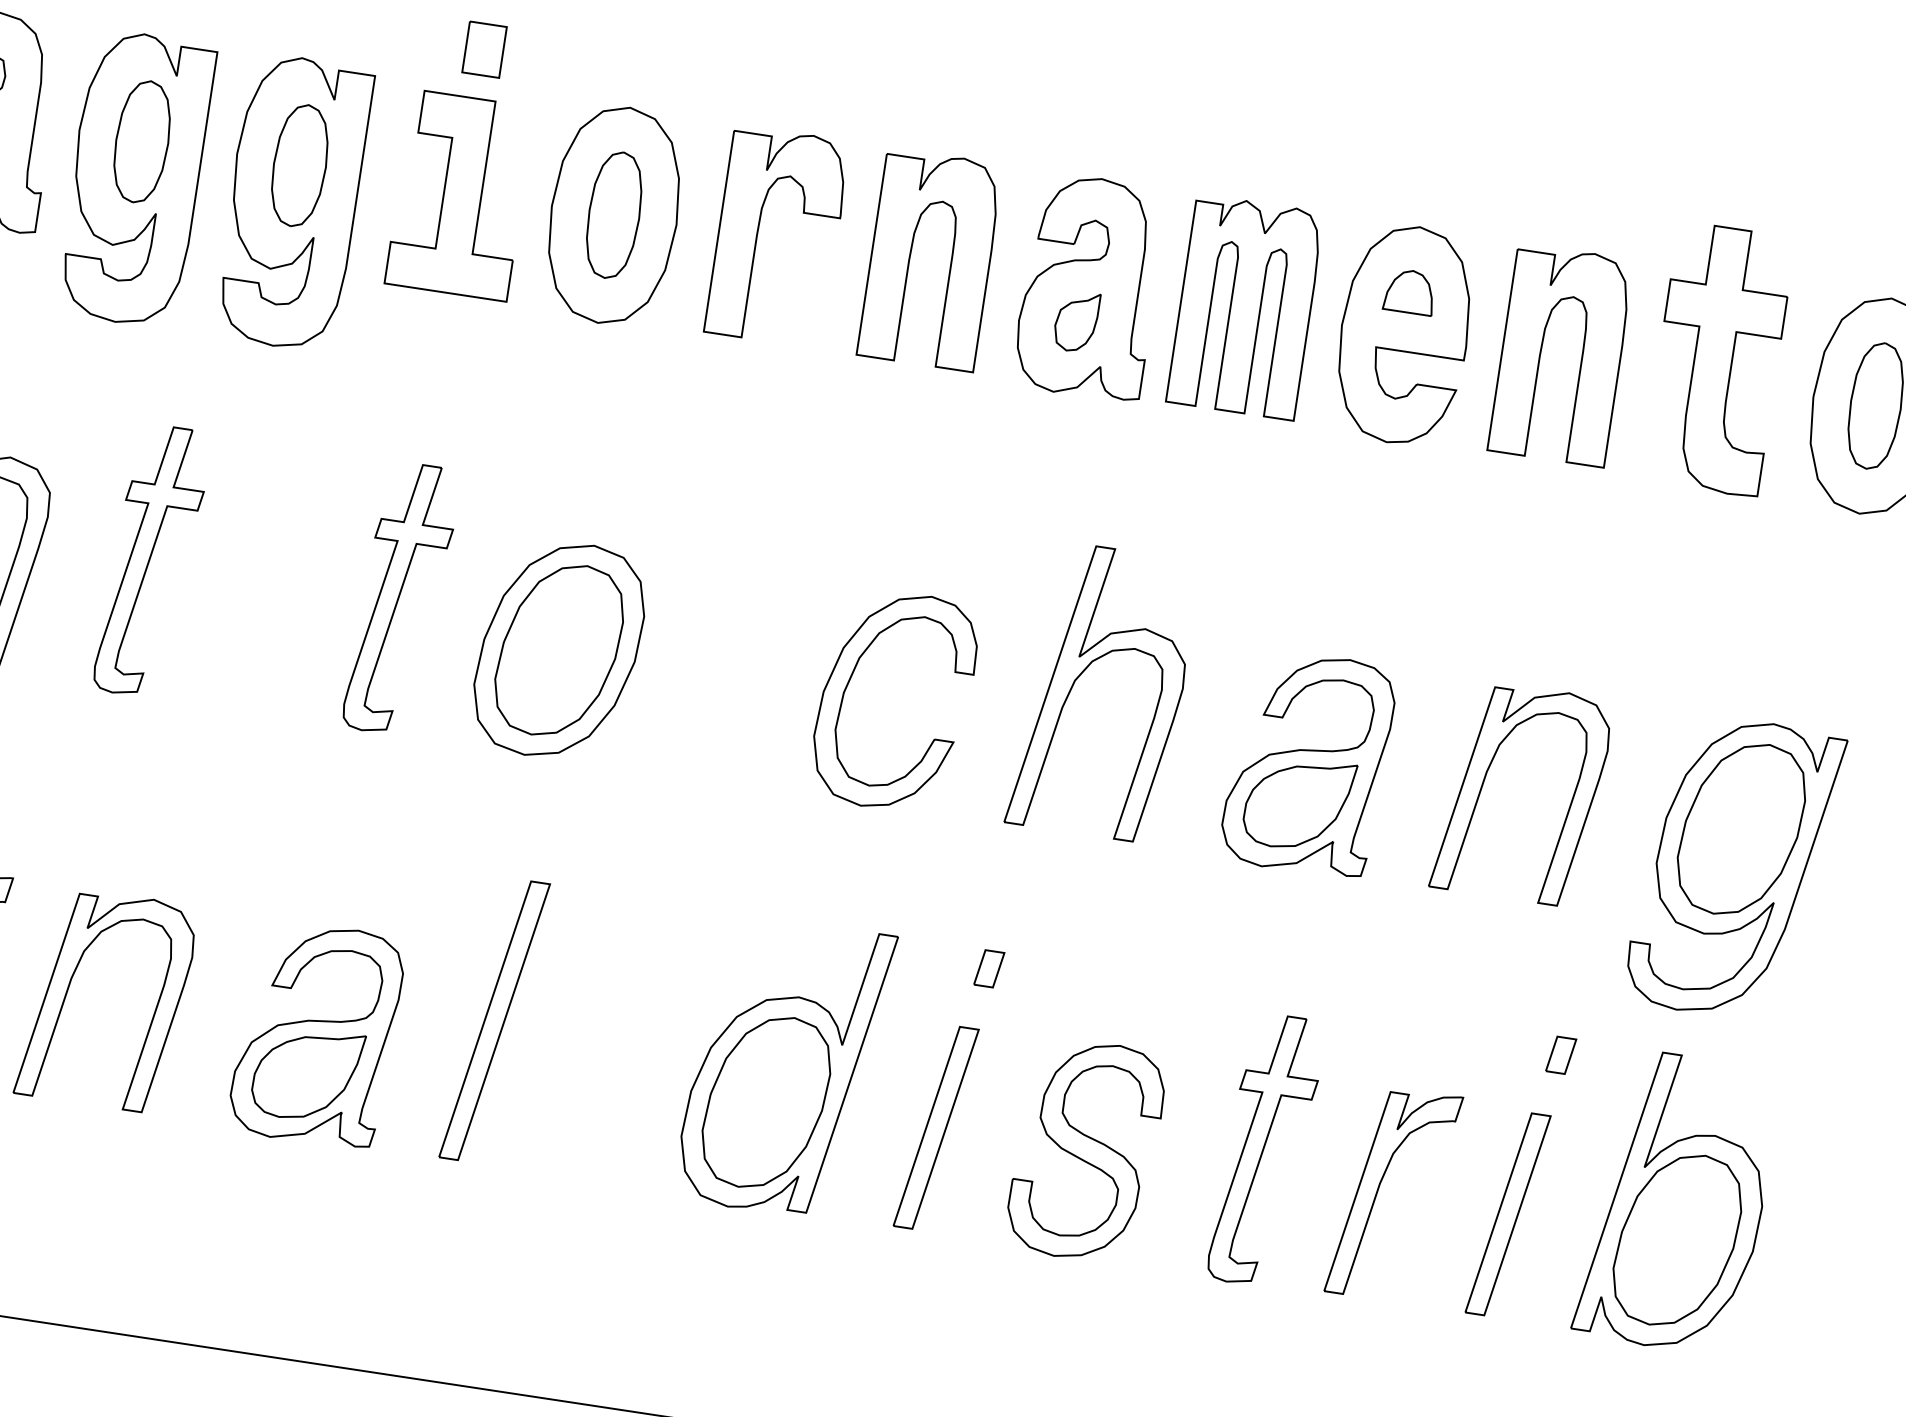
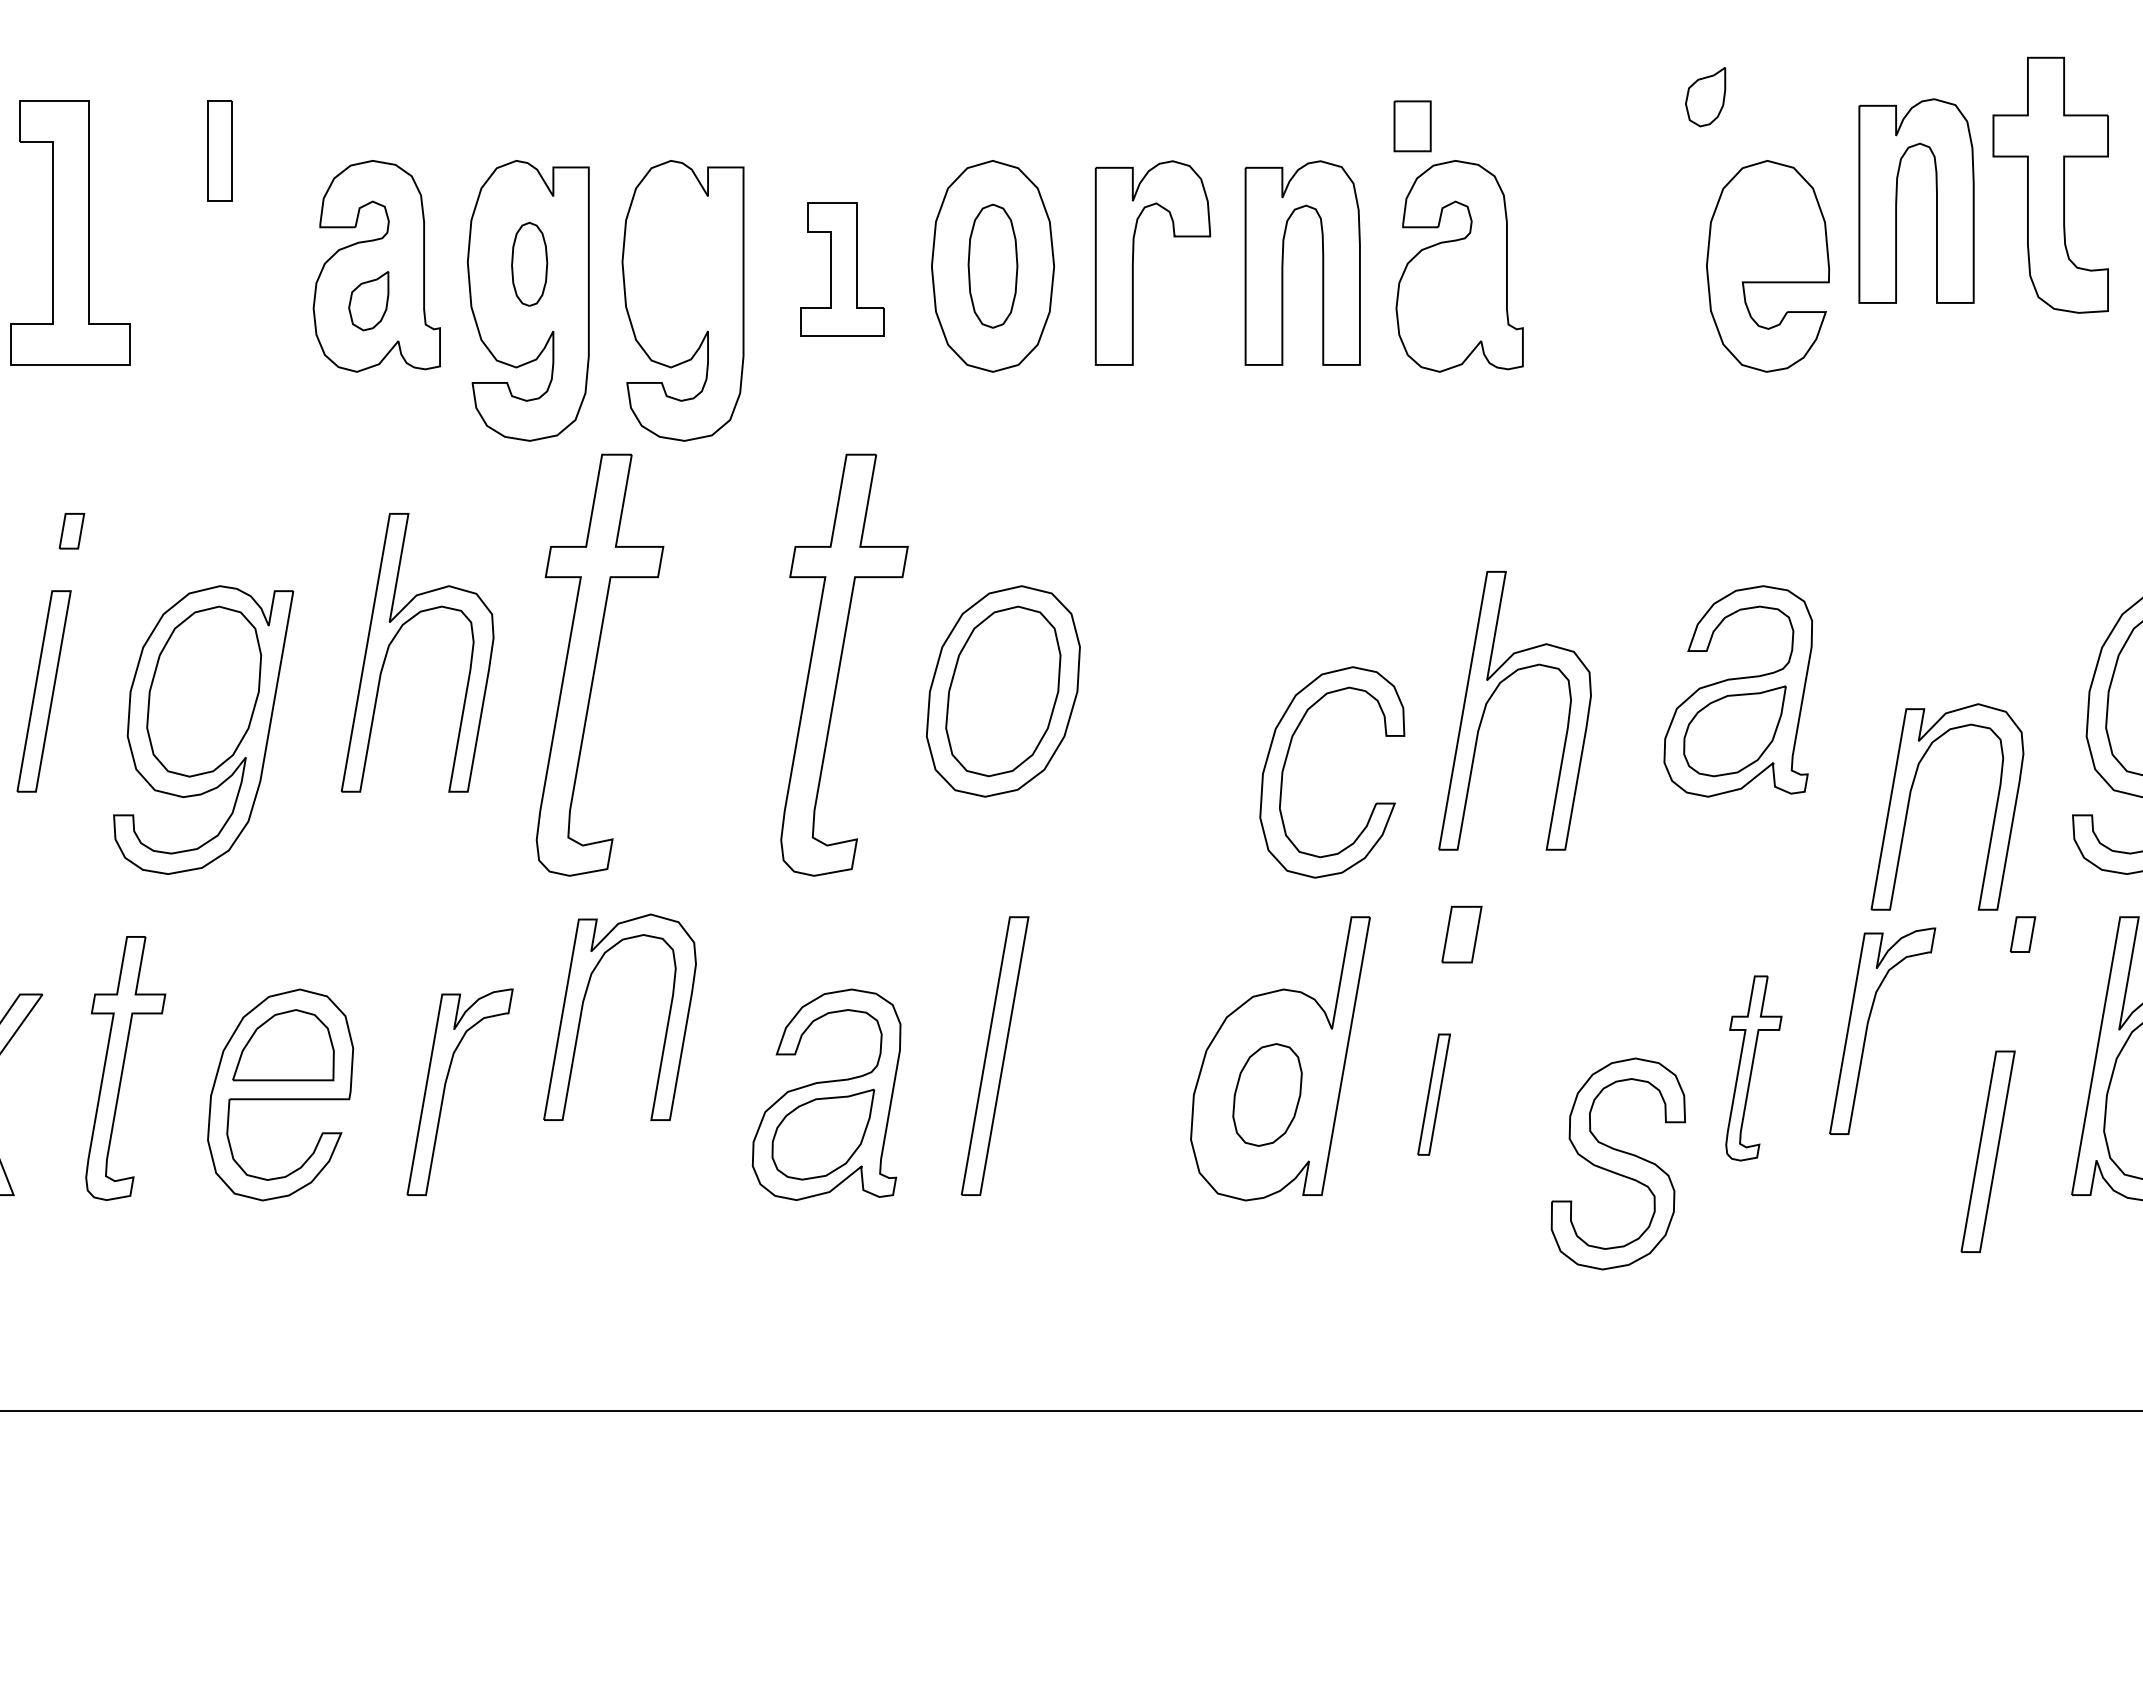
part: (484, 49) -> (1412, 126), moved
part: (142, 141) -> (529, 264), size x0.7
part: (300, 165) -> (684, 264), removed
part: (460, 195) -> (842, 269), size x0.7
part: (1410, 291) -> (1767, 223), removed
part: (1245, 306) -> (1611, 262), removed
part: (1076, 321) -> (1705, 97), moved
part: (1541, 351) -> (1897, 200), moved
part: (1718, 358) -> (2050, 184), moved
part: (151, 560) -> (599, 664), size x1.6
part: (401, 598) -> (844, 664), size x1.6
part: (1082, 674) -> (1492, 696), moved
part: (851, 679) -> (1287, 758), moved
part: (1485, 779) -> (1910, 799), moved
part: (988, 968) -> (1461, 934), size x1.6
part: (70, 984) -> (583, 1007), moved
part: (766, 1101) -> (1267, 1094), size x0.6
part: (935, 1127) -> (1433, 1094), size x0.6
part: (1085, 1150) -> (1617, 1163), moved
part: (1265, 1150) -> (1753, 1068), size x0.7
part: (1380, 1187) -> (1868, 1026), moved
part: (1507, 1213) -> (1987, 1151), moved

